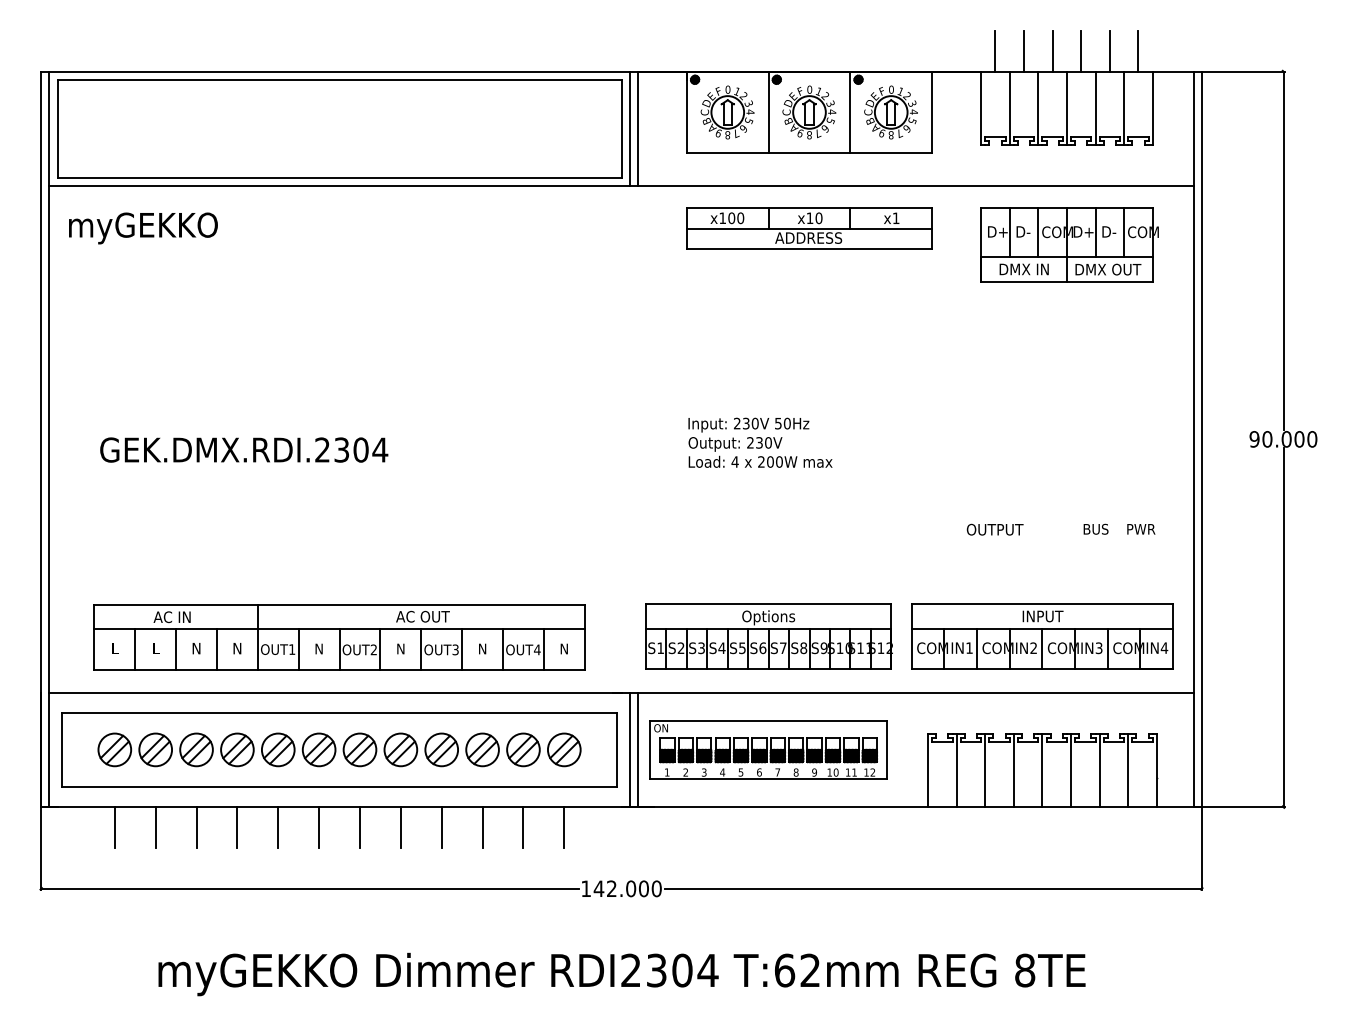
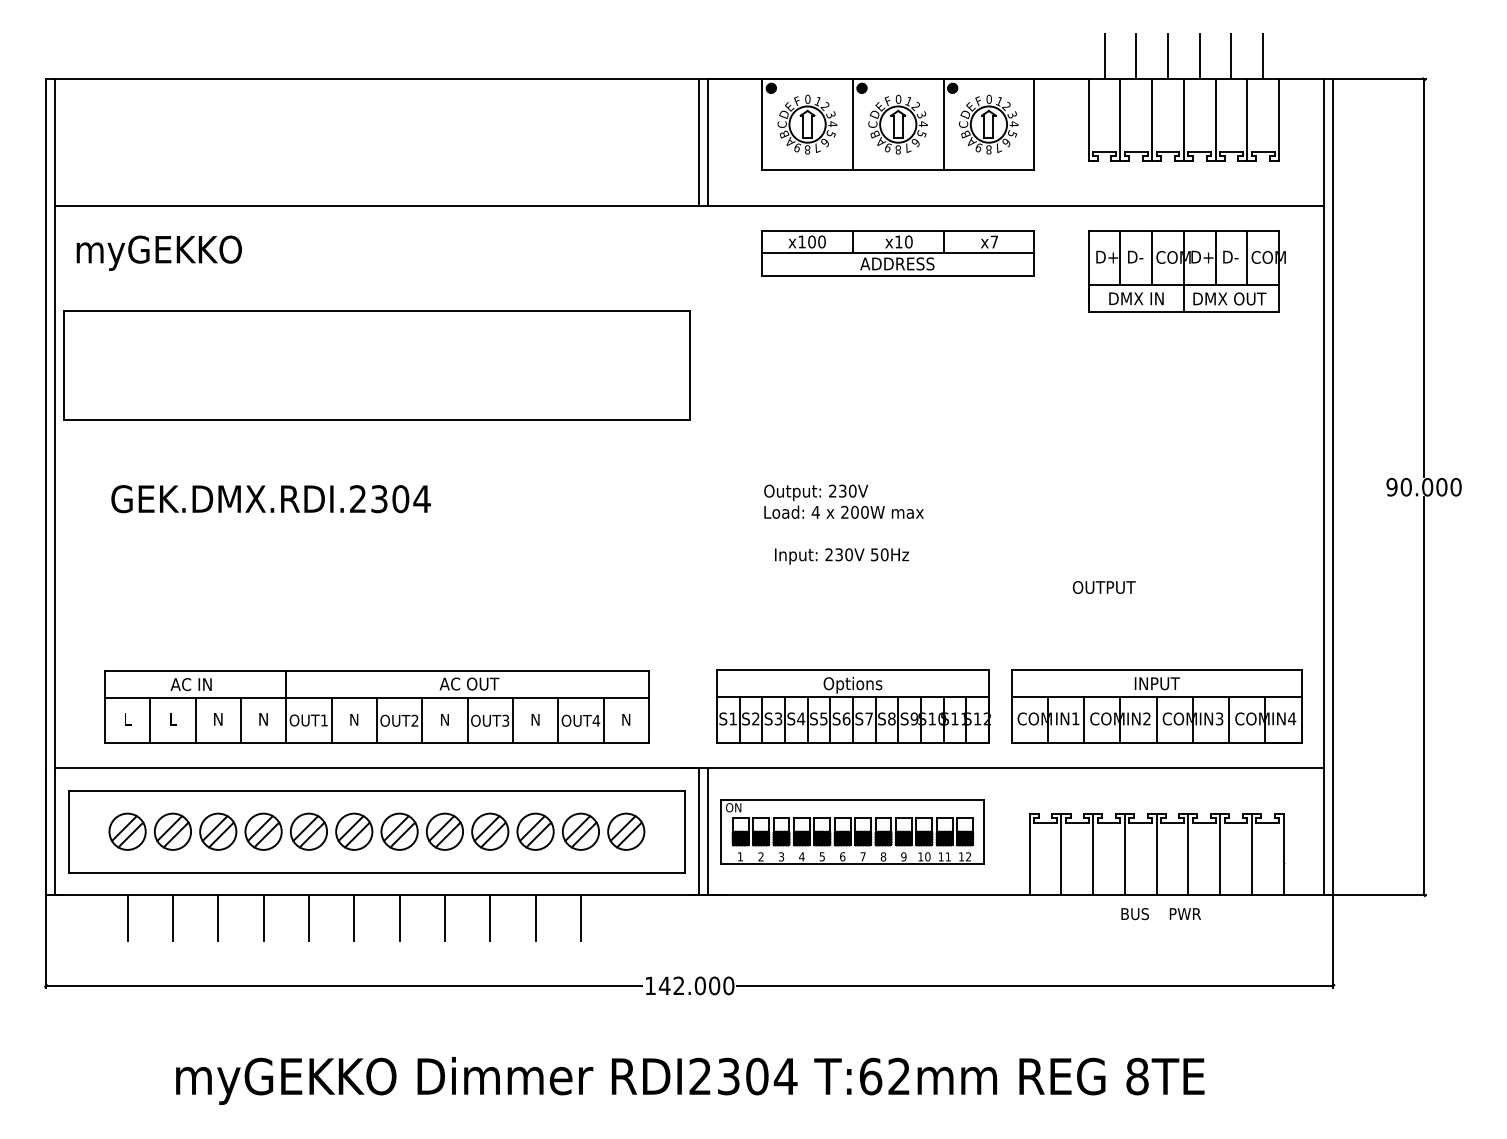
part: (339, 128) -> (376, 365), moved
text: (895, 217) -> (993, 241), x1 -> x7
text: (748, 425) -> (841, 556), moved
text: (1118, 529) -> (1160, 914), moved
line: (564, 827) -> (626, 917), removed

